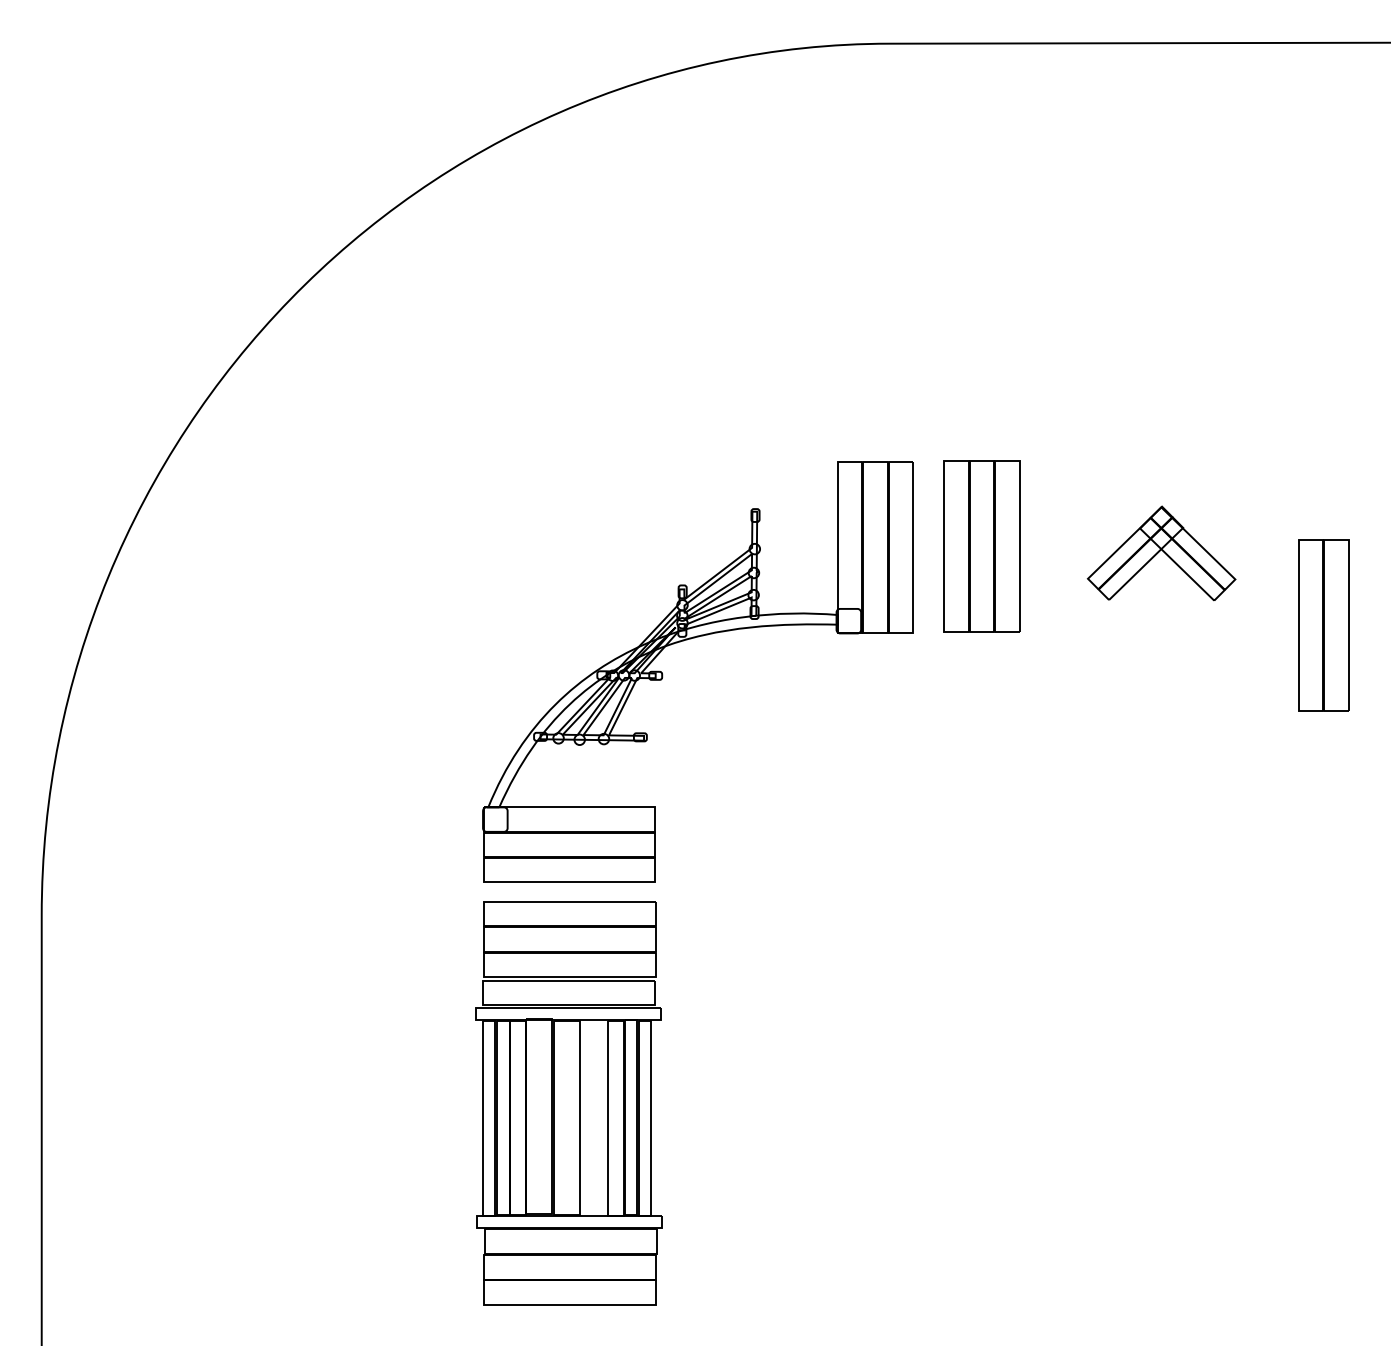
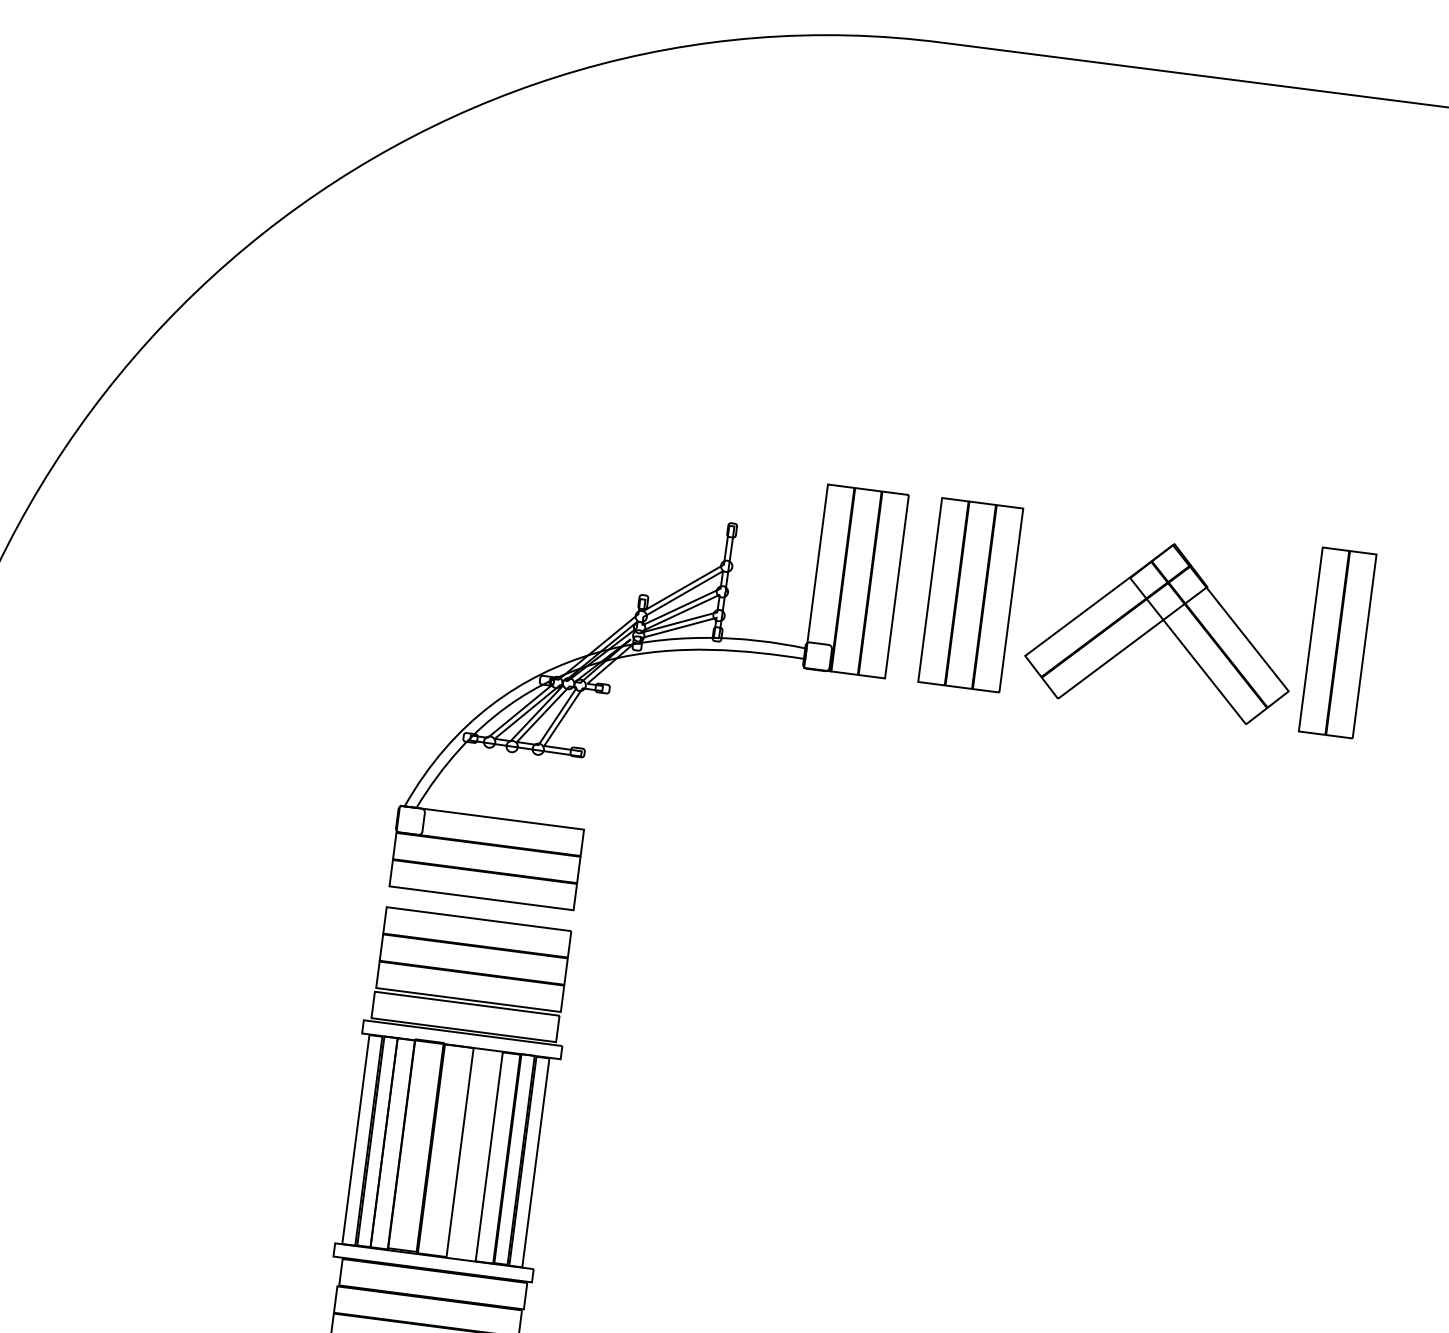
part: (1161, 553) -> (1162, 627), size x1.67
part: (1323, 625) -> (1337, 642), moved

